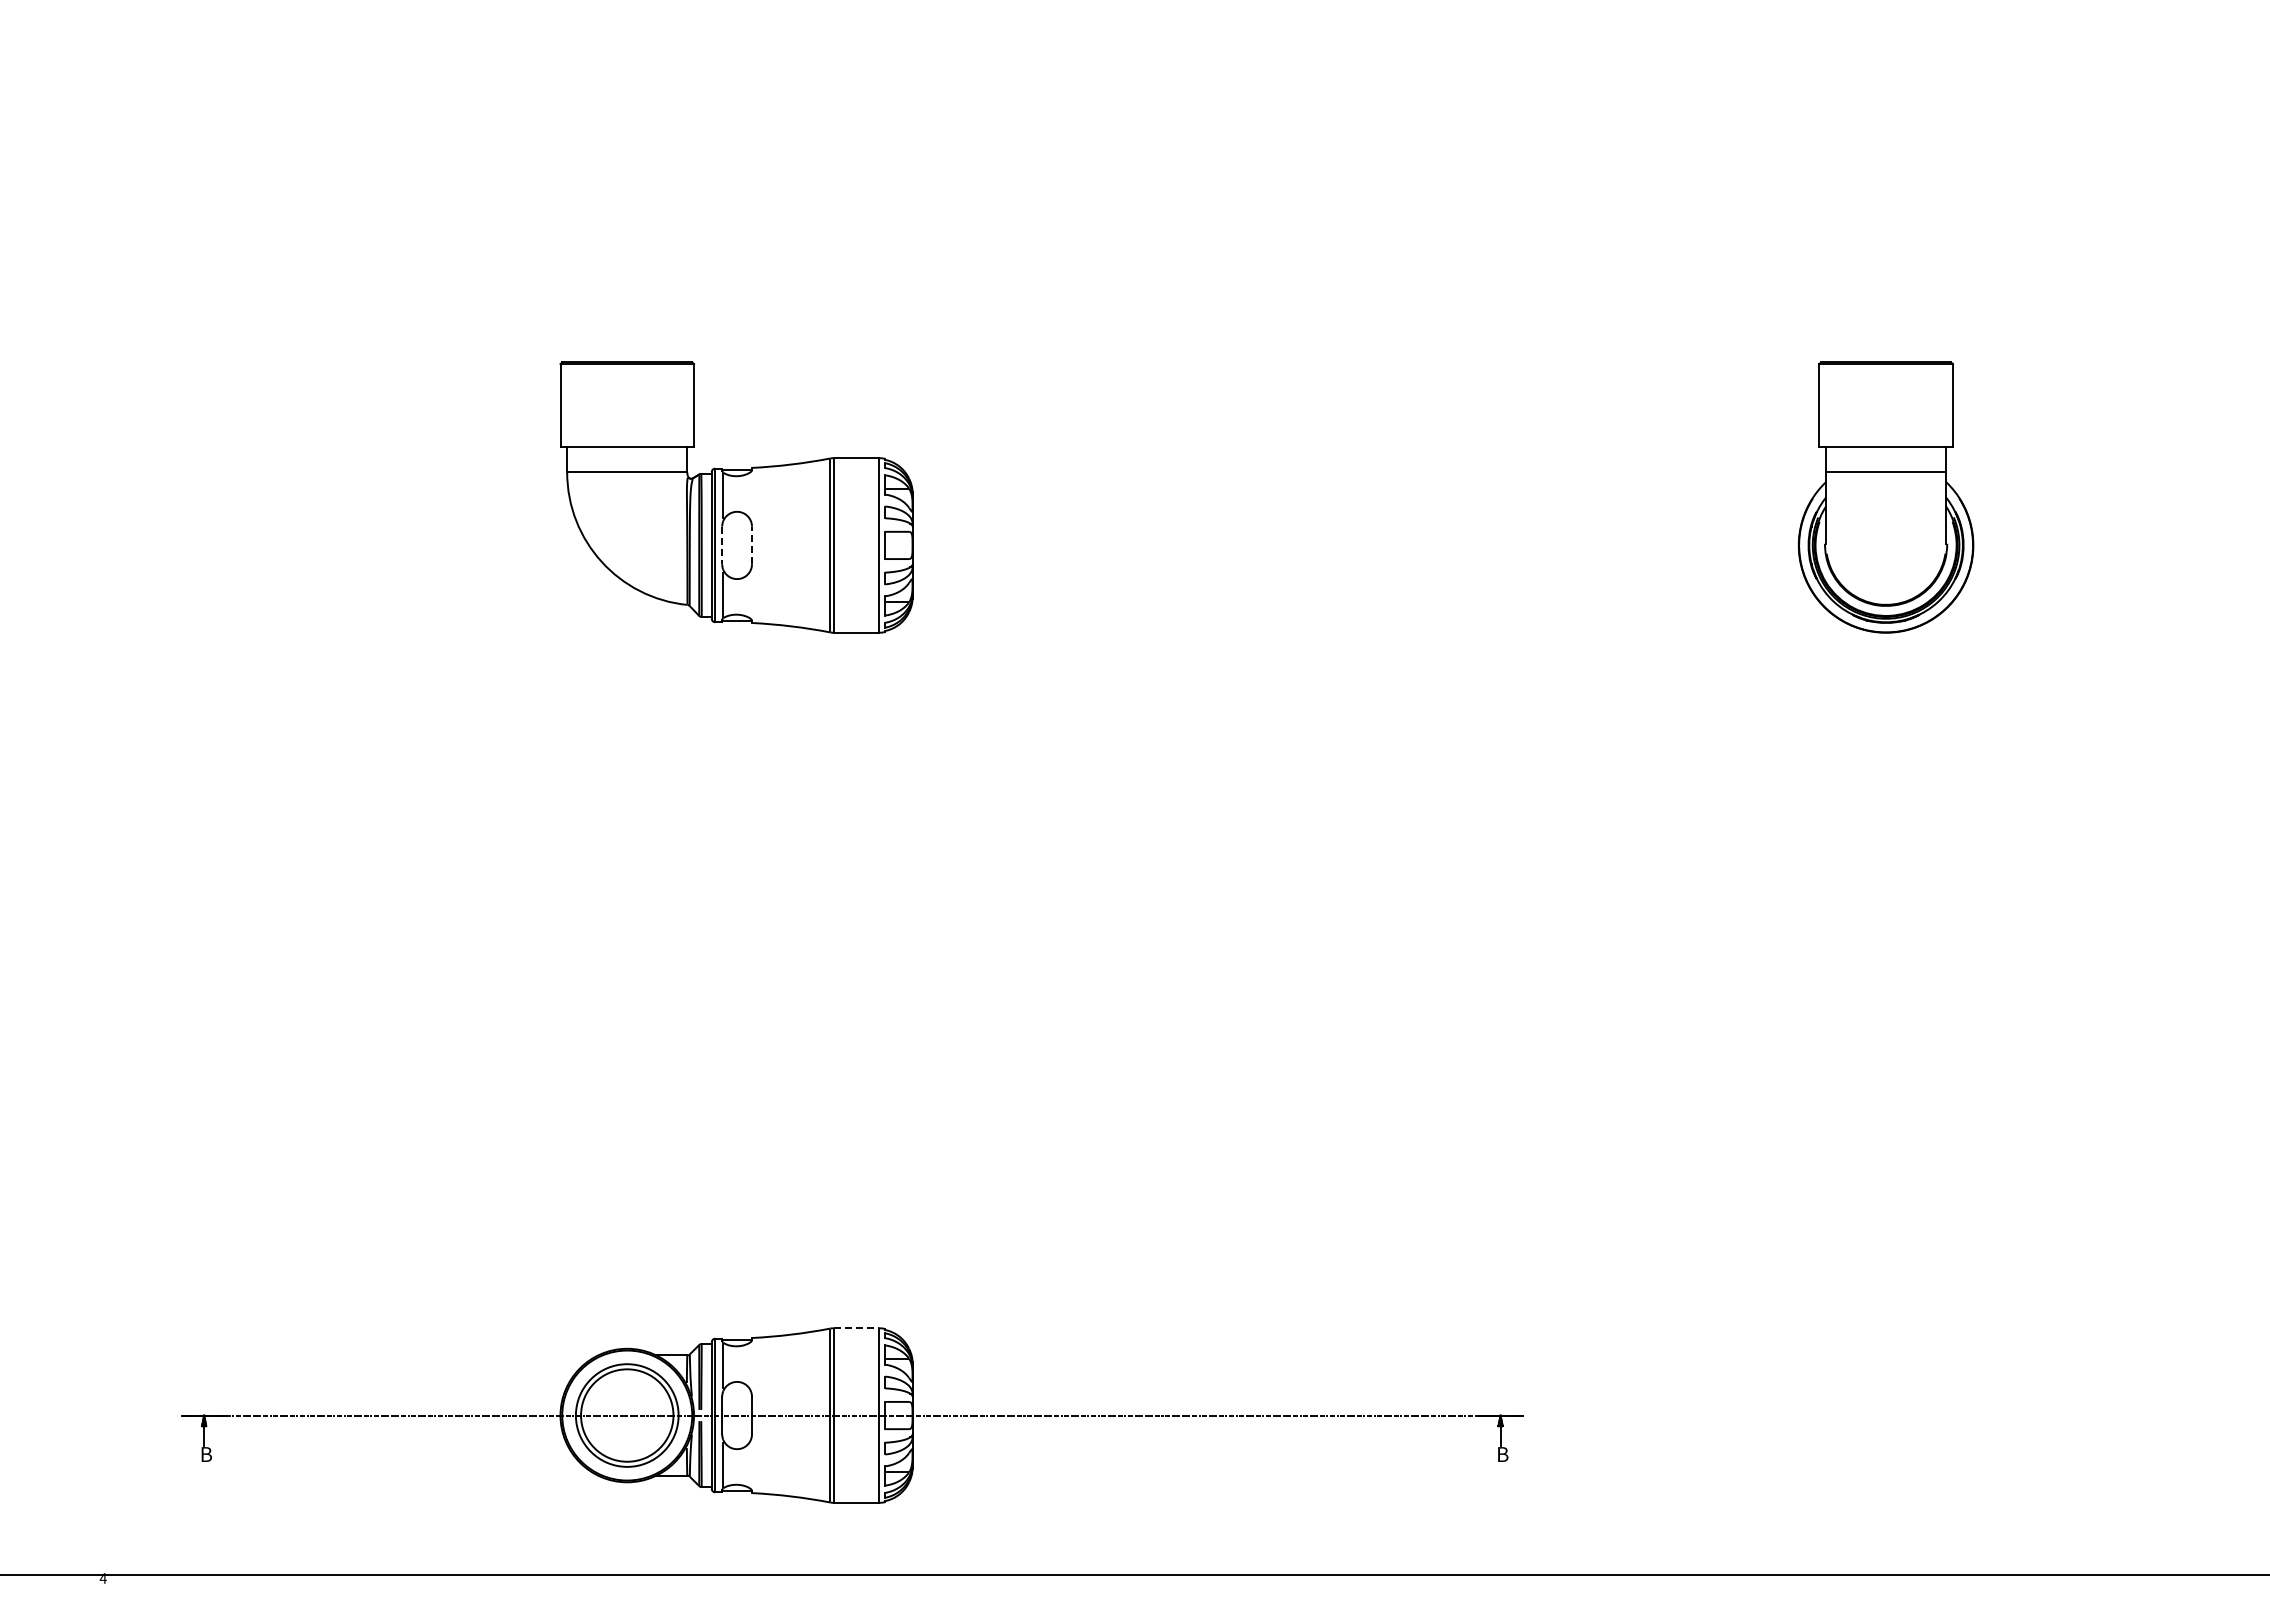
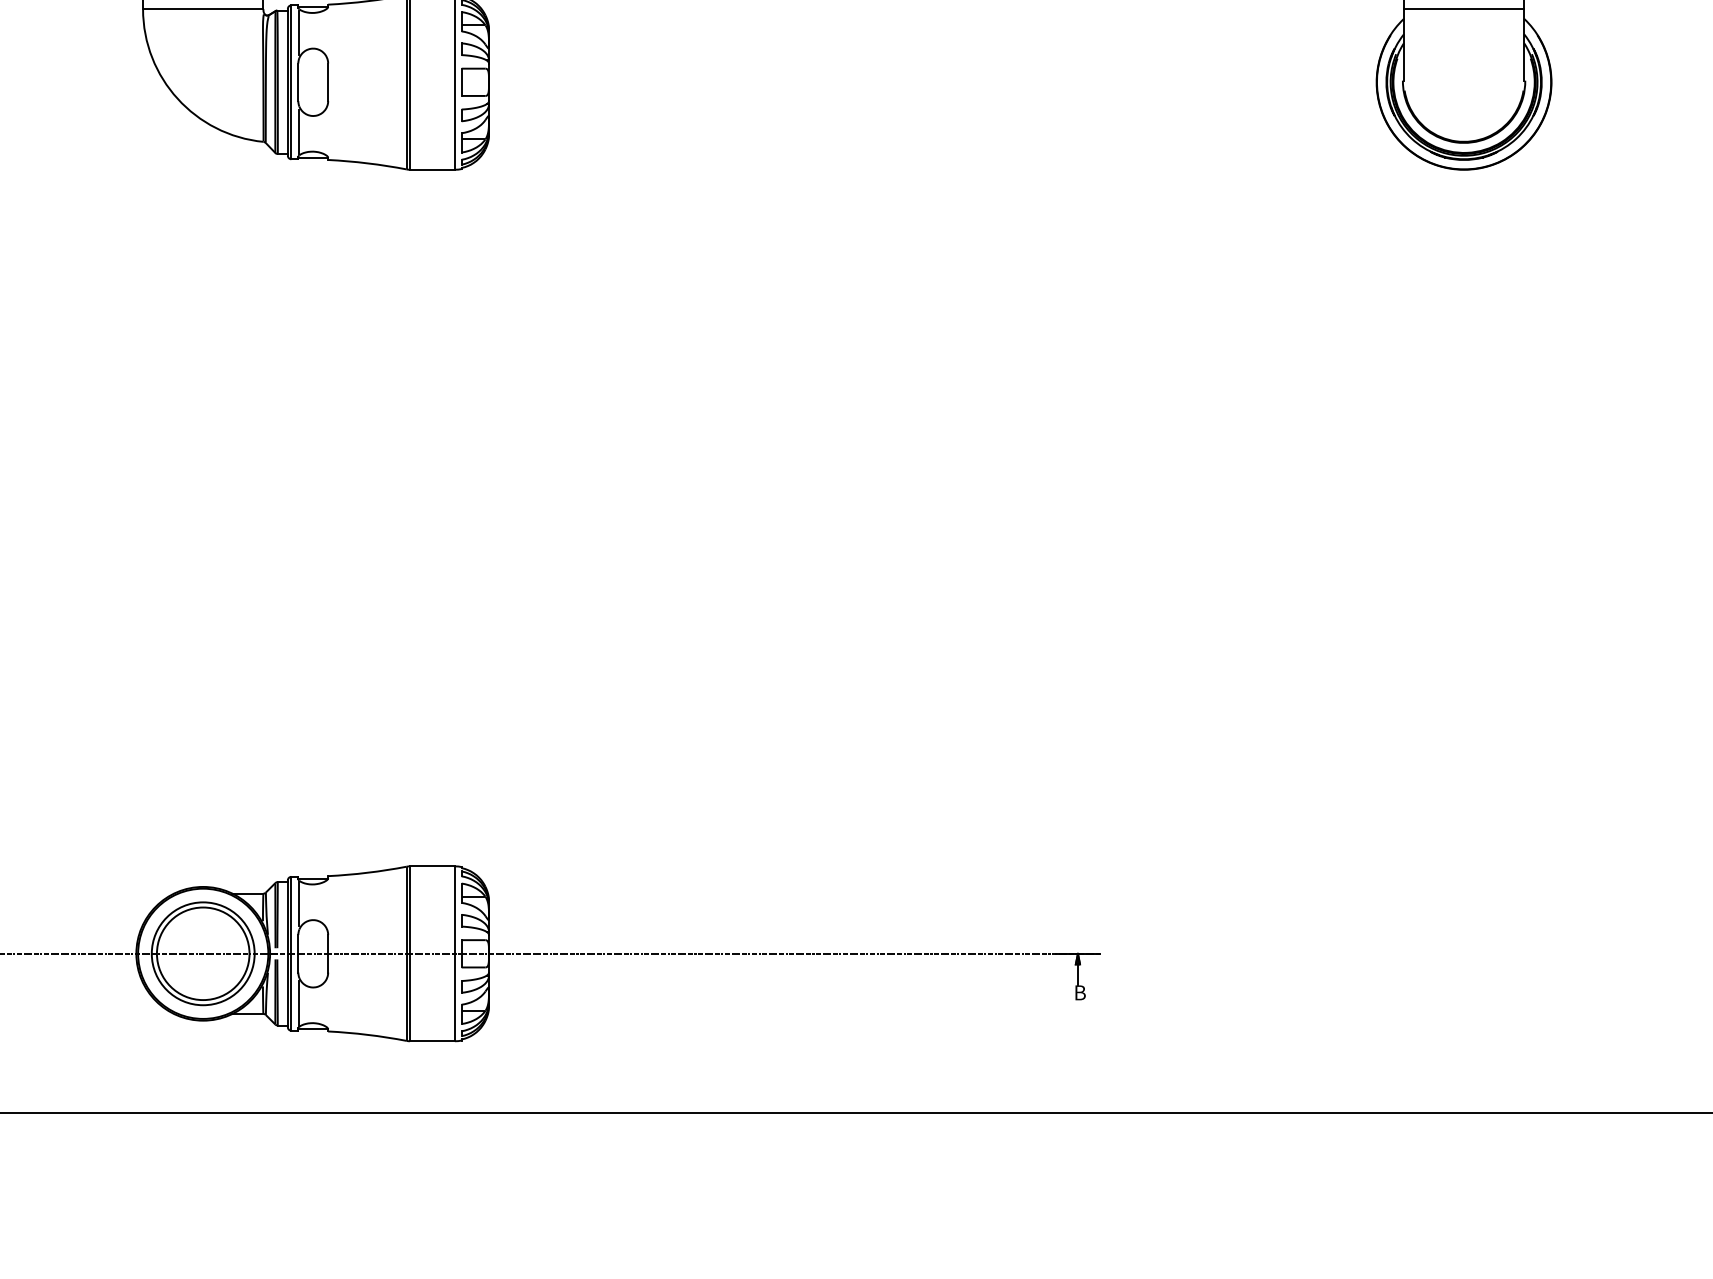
line: (722, 545) -> (298, 82), dashed -> solid
line: (752, 545) -> (328, 82), dashed -> solid
line: (856, 1328) -> (432, 866), dashed -> solid

